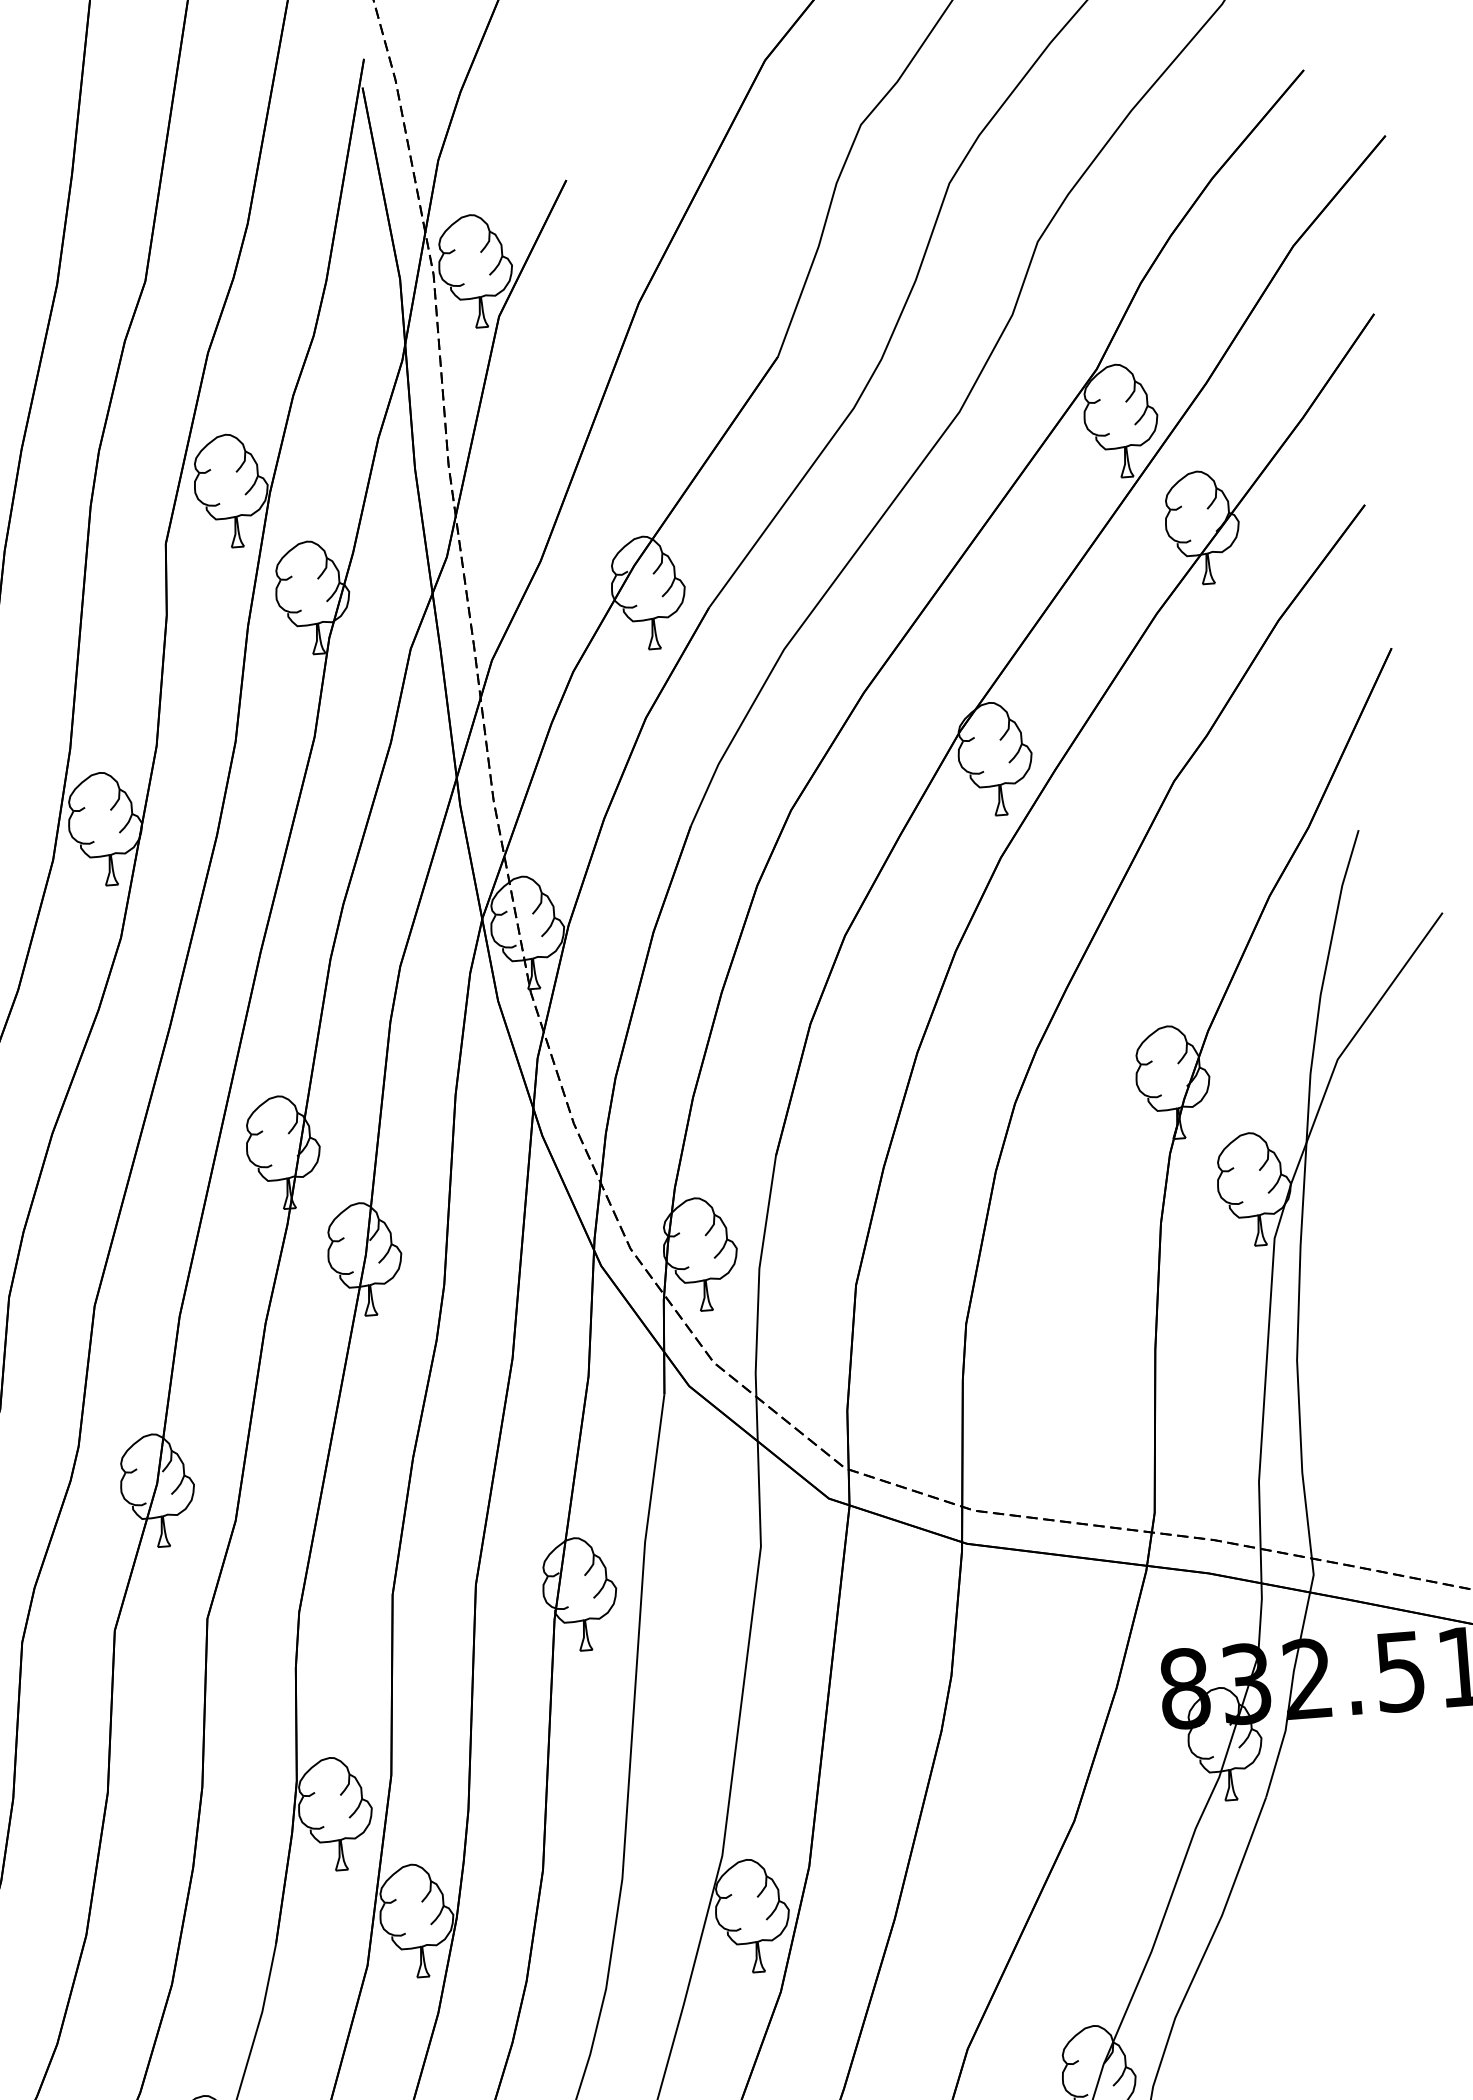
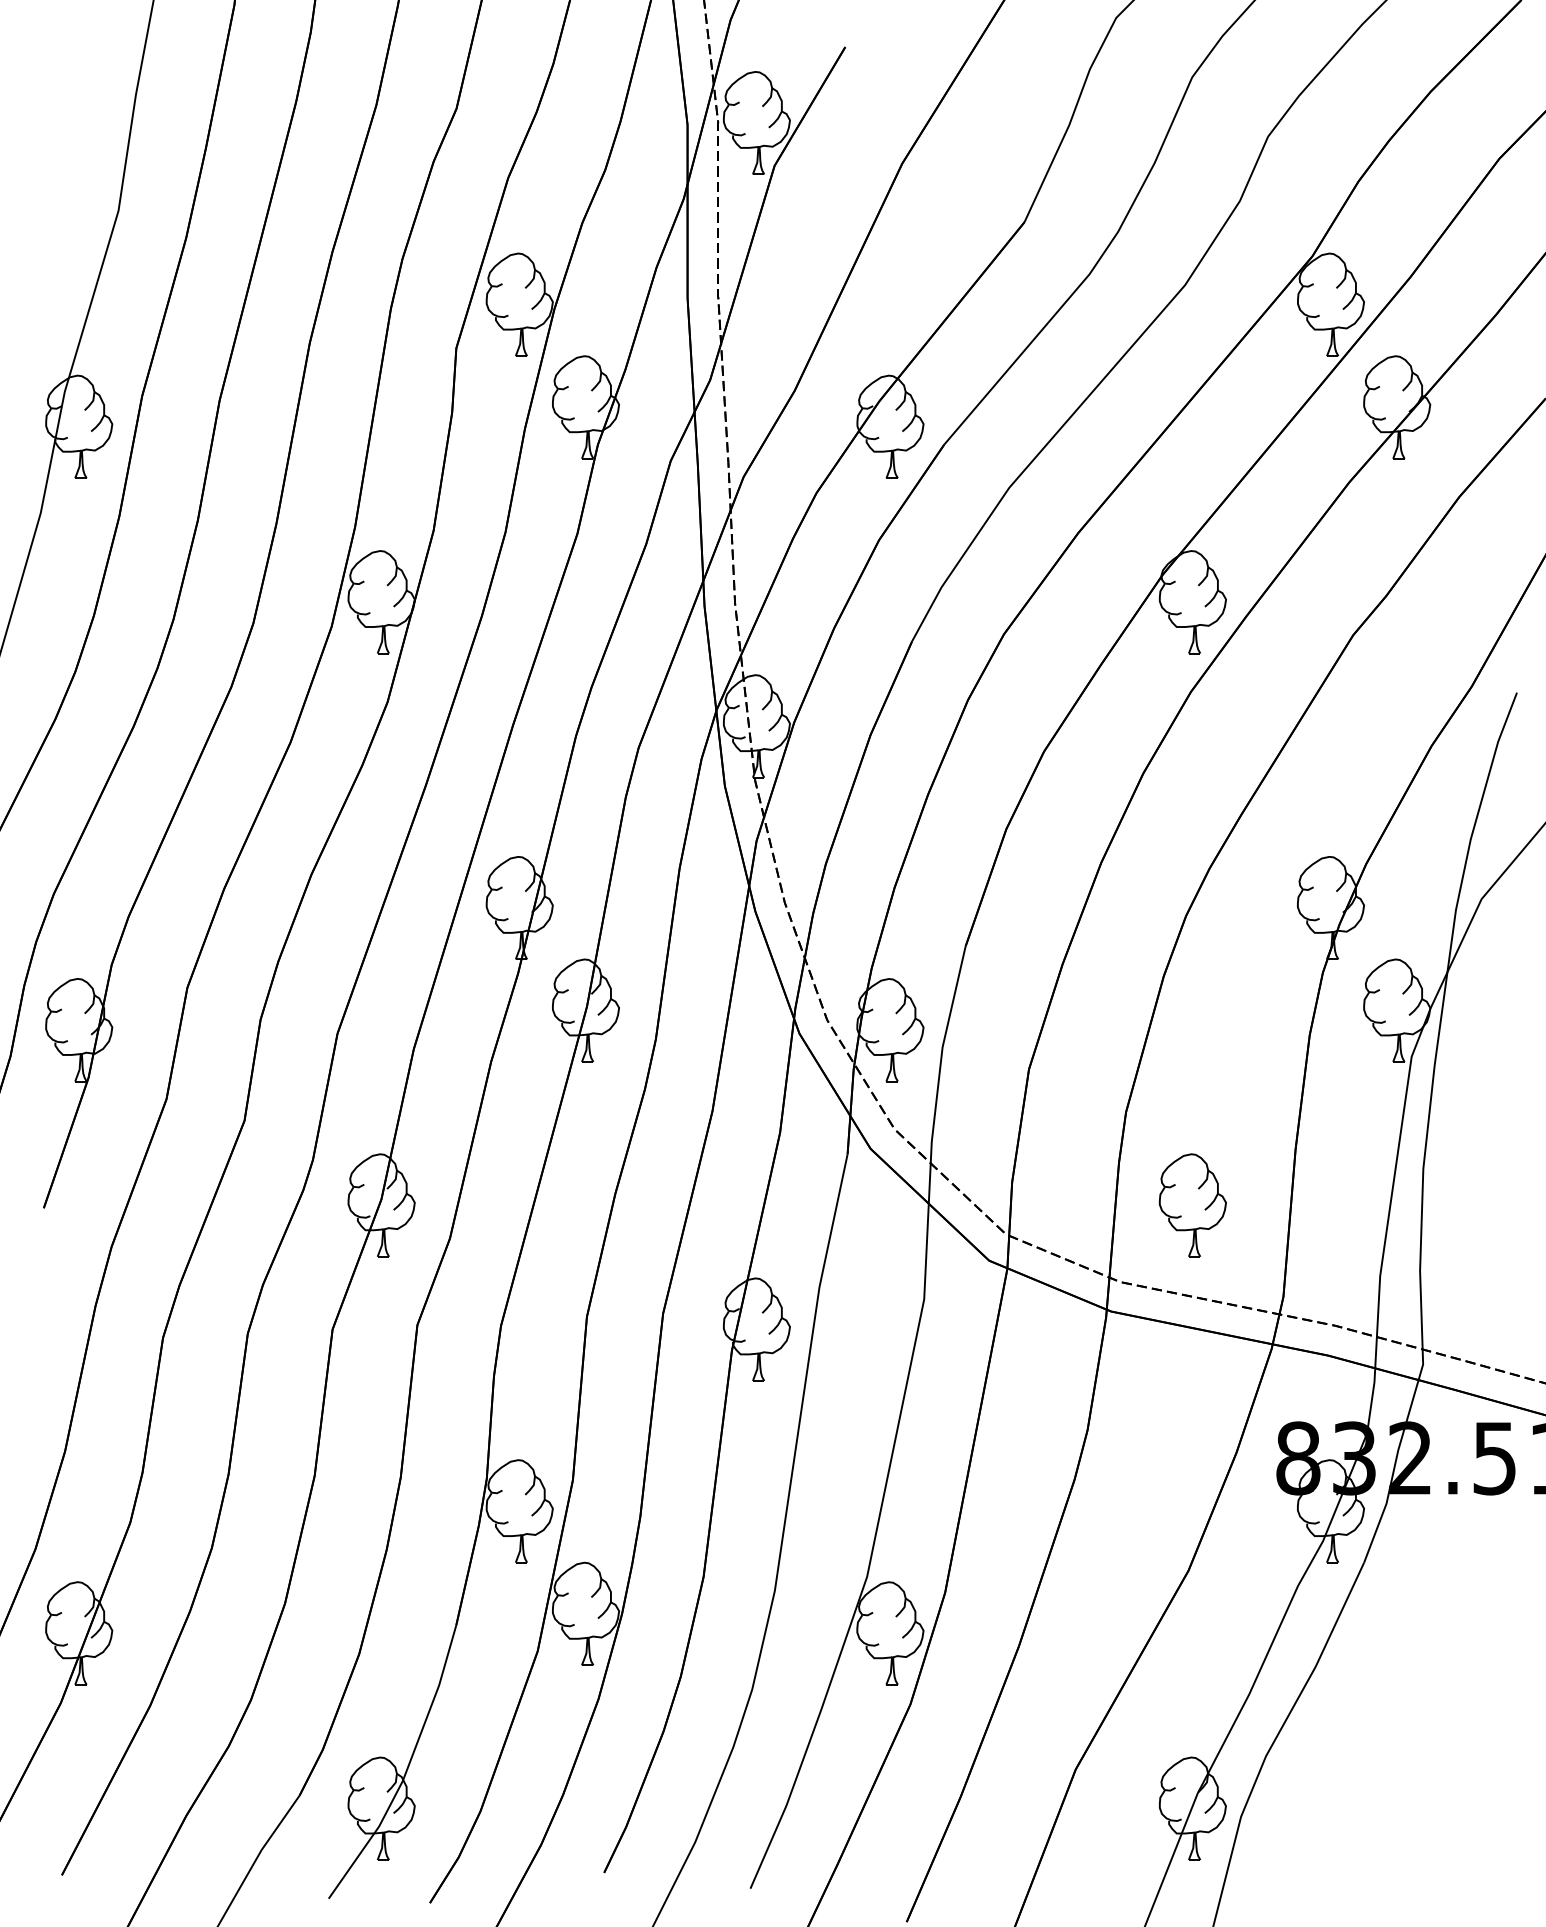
part: (1047, 1420) -> (1192, 1205), added

